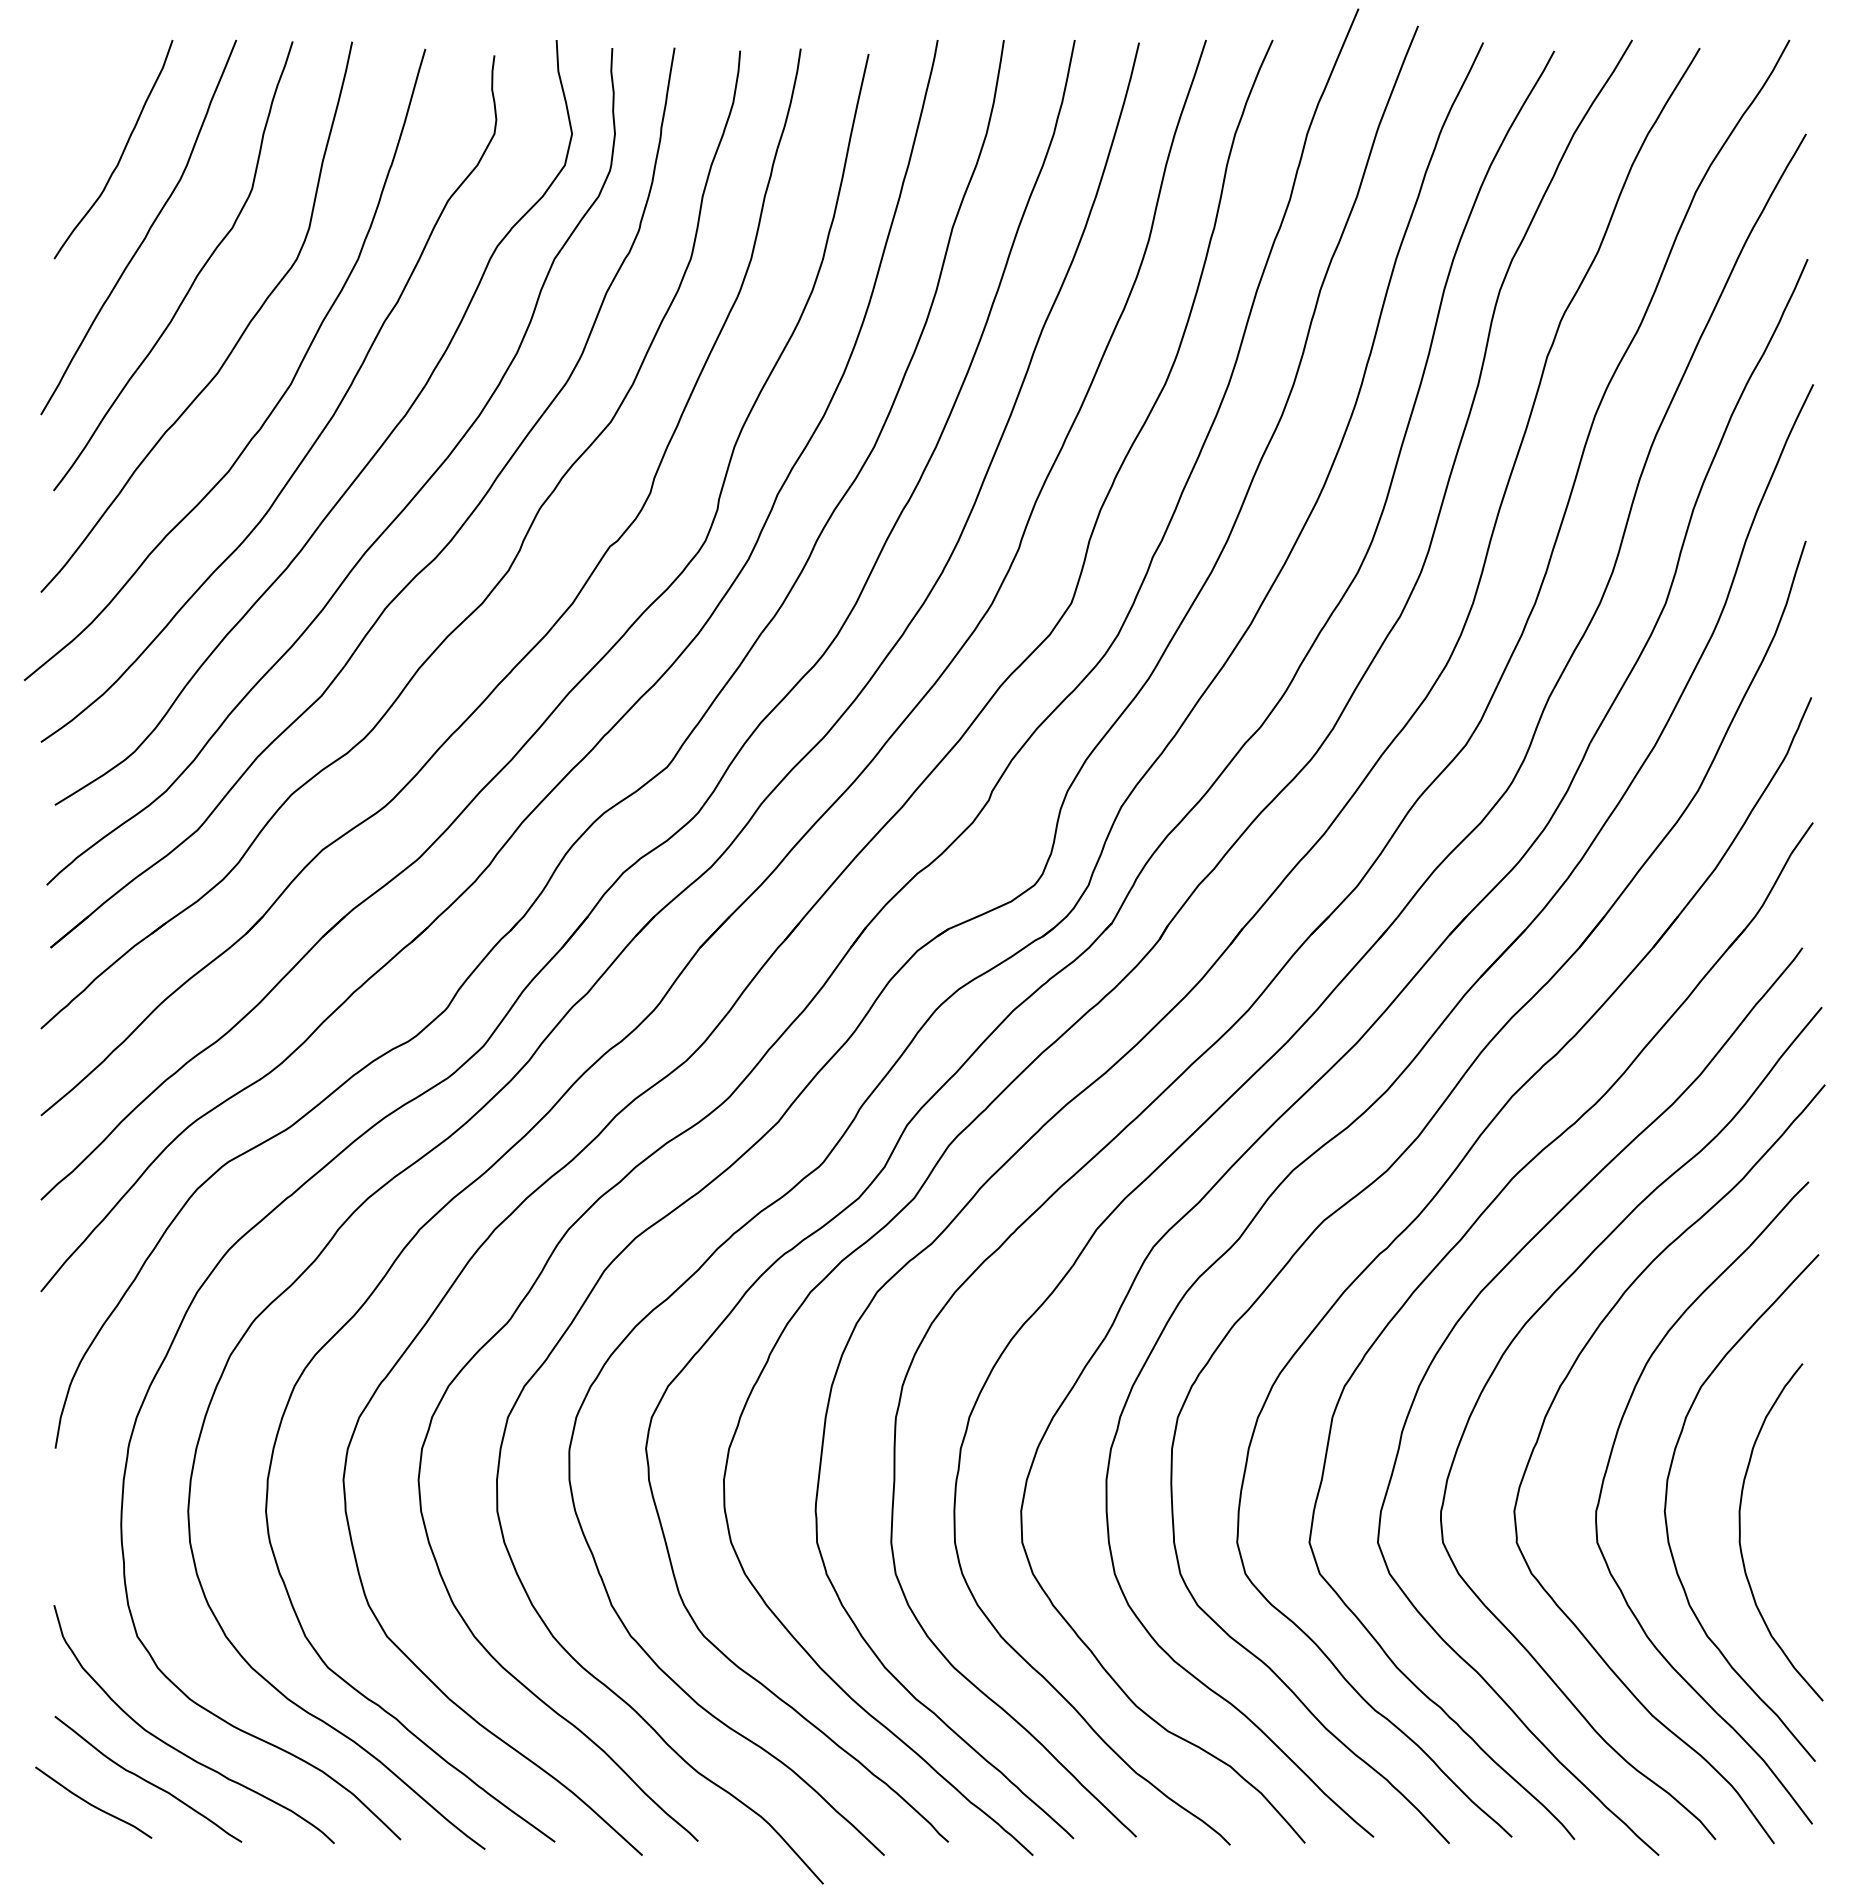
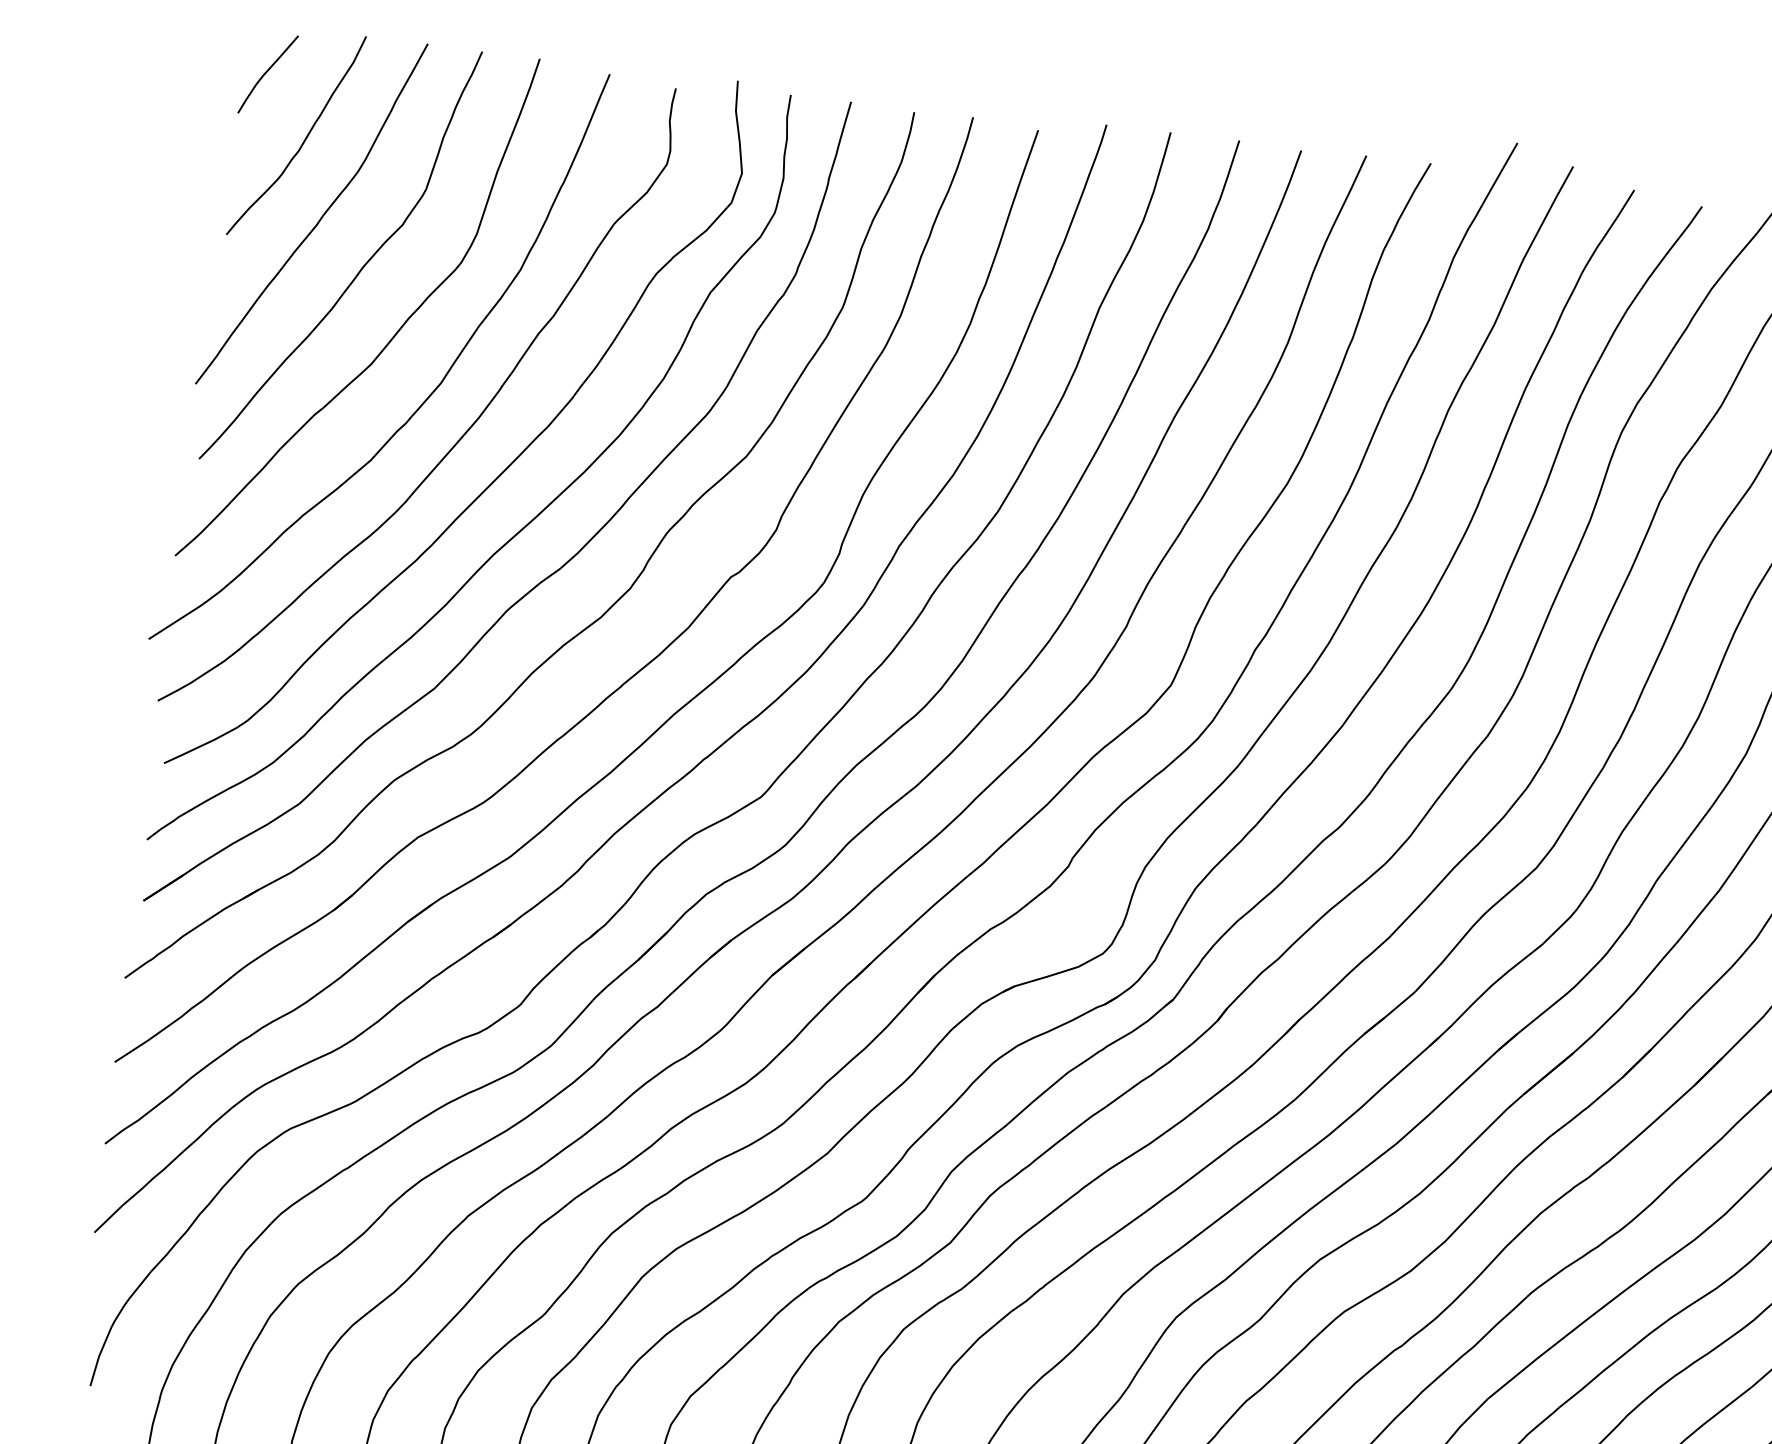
curve: (76, 88) -> (267, 72), added

